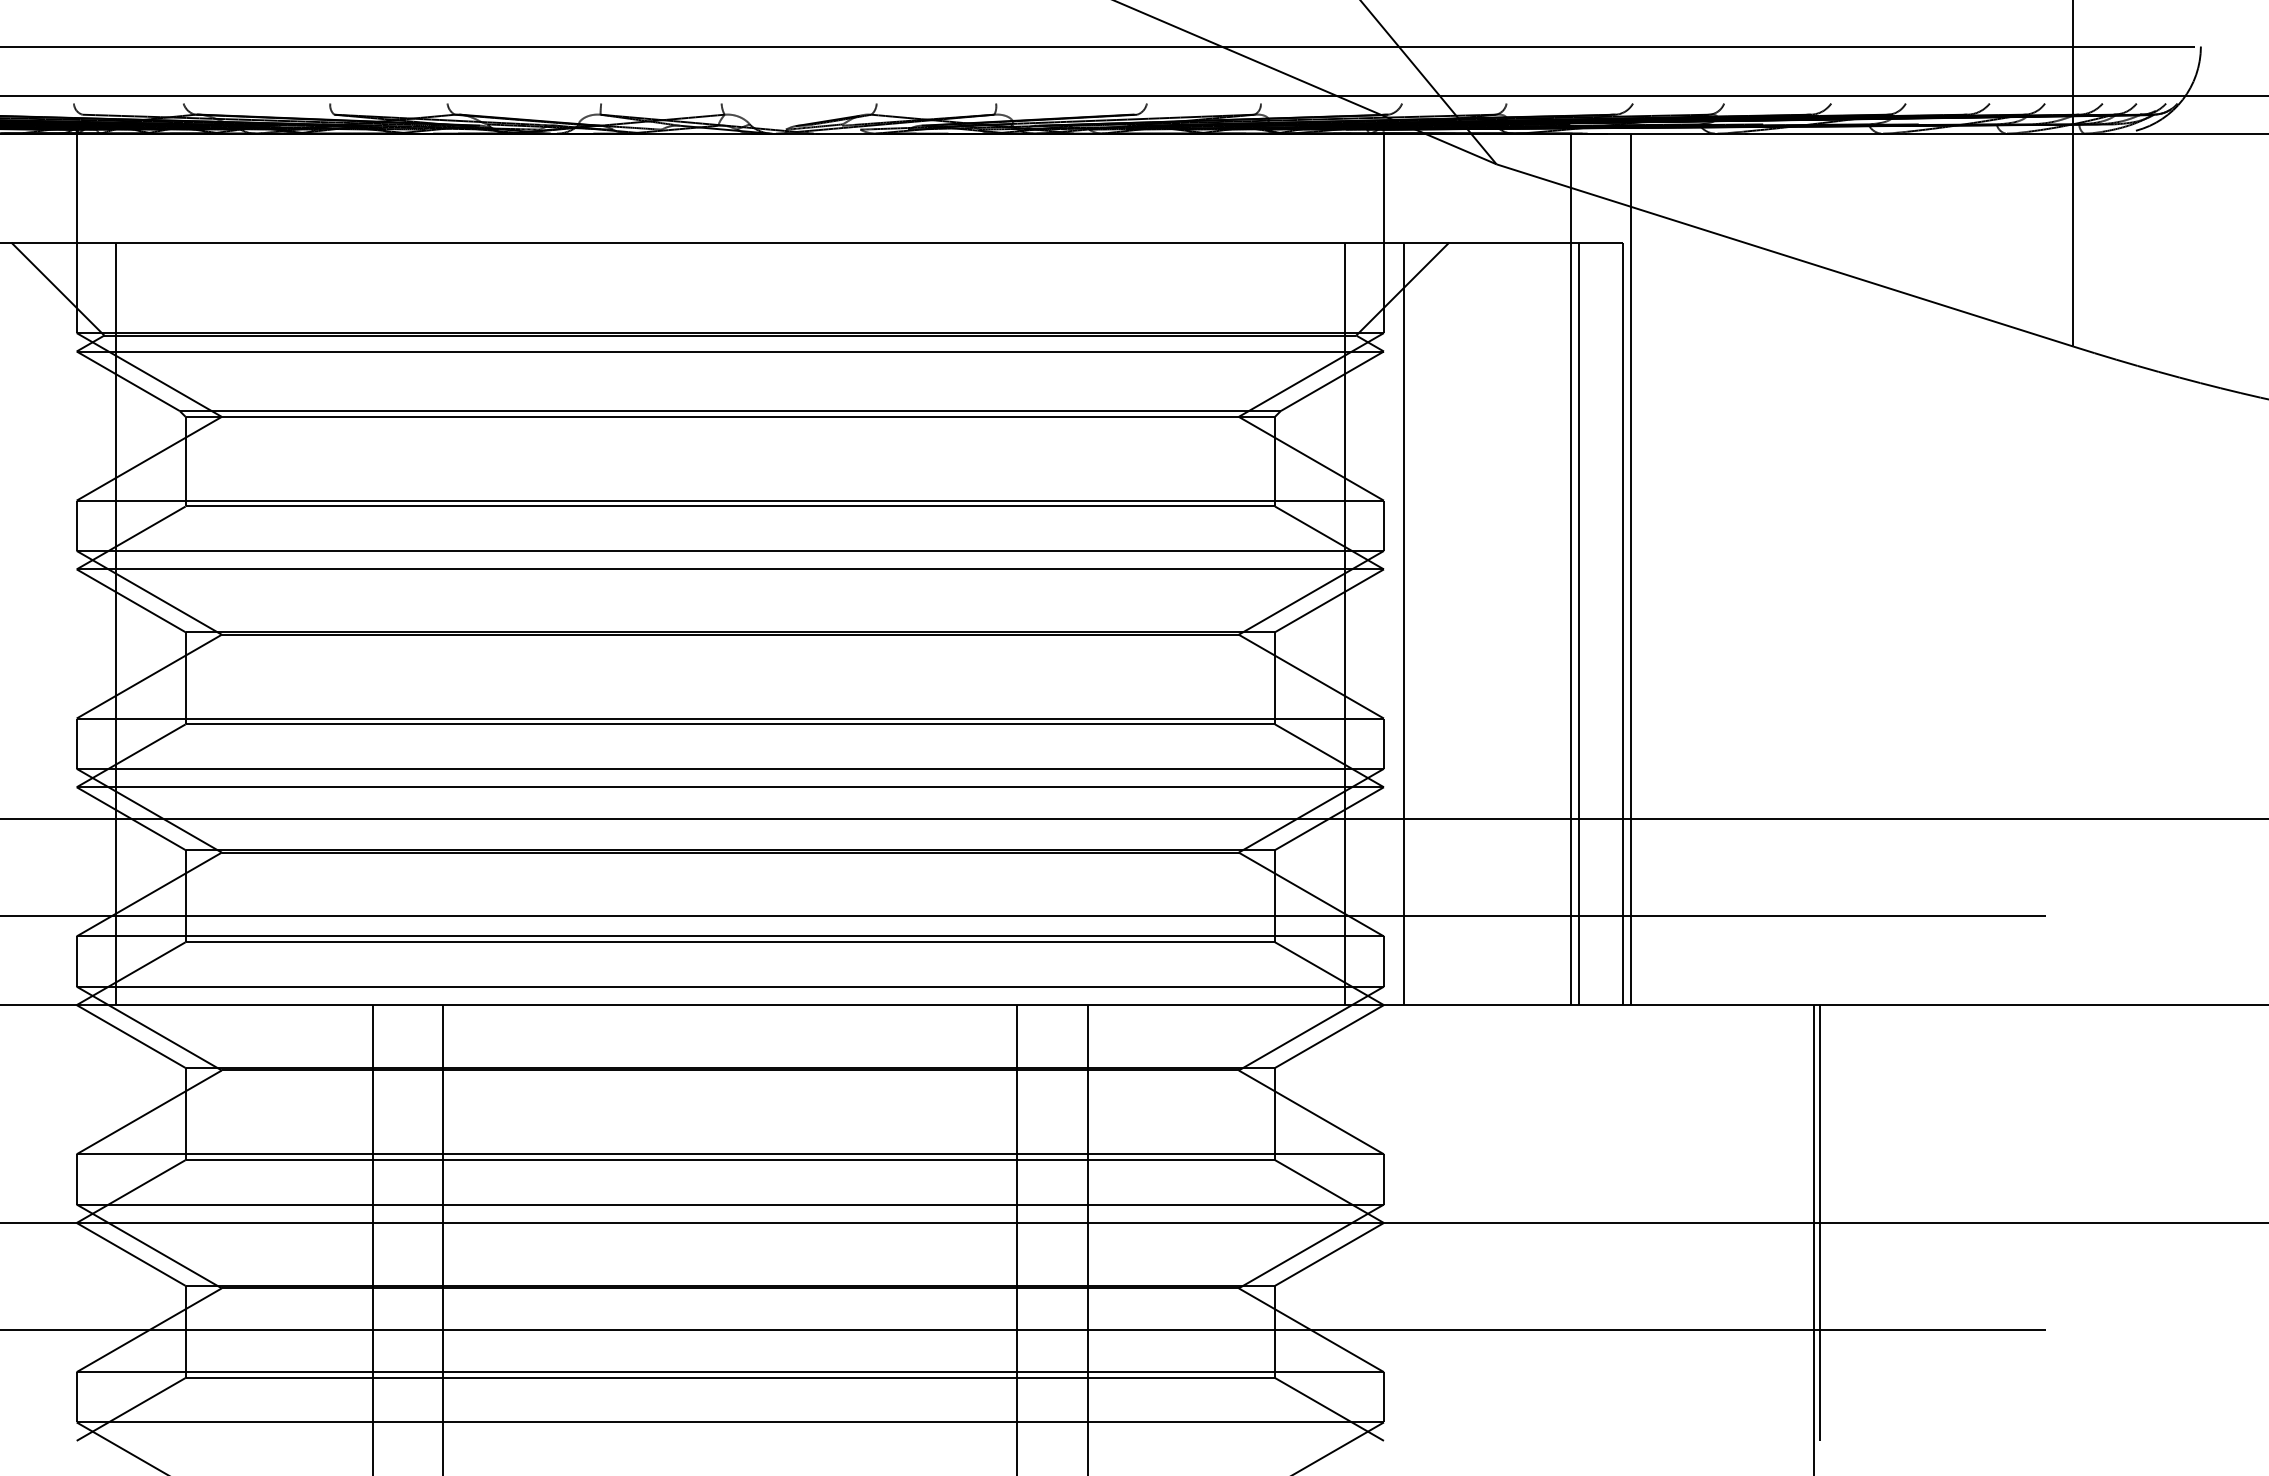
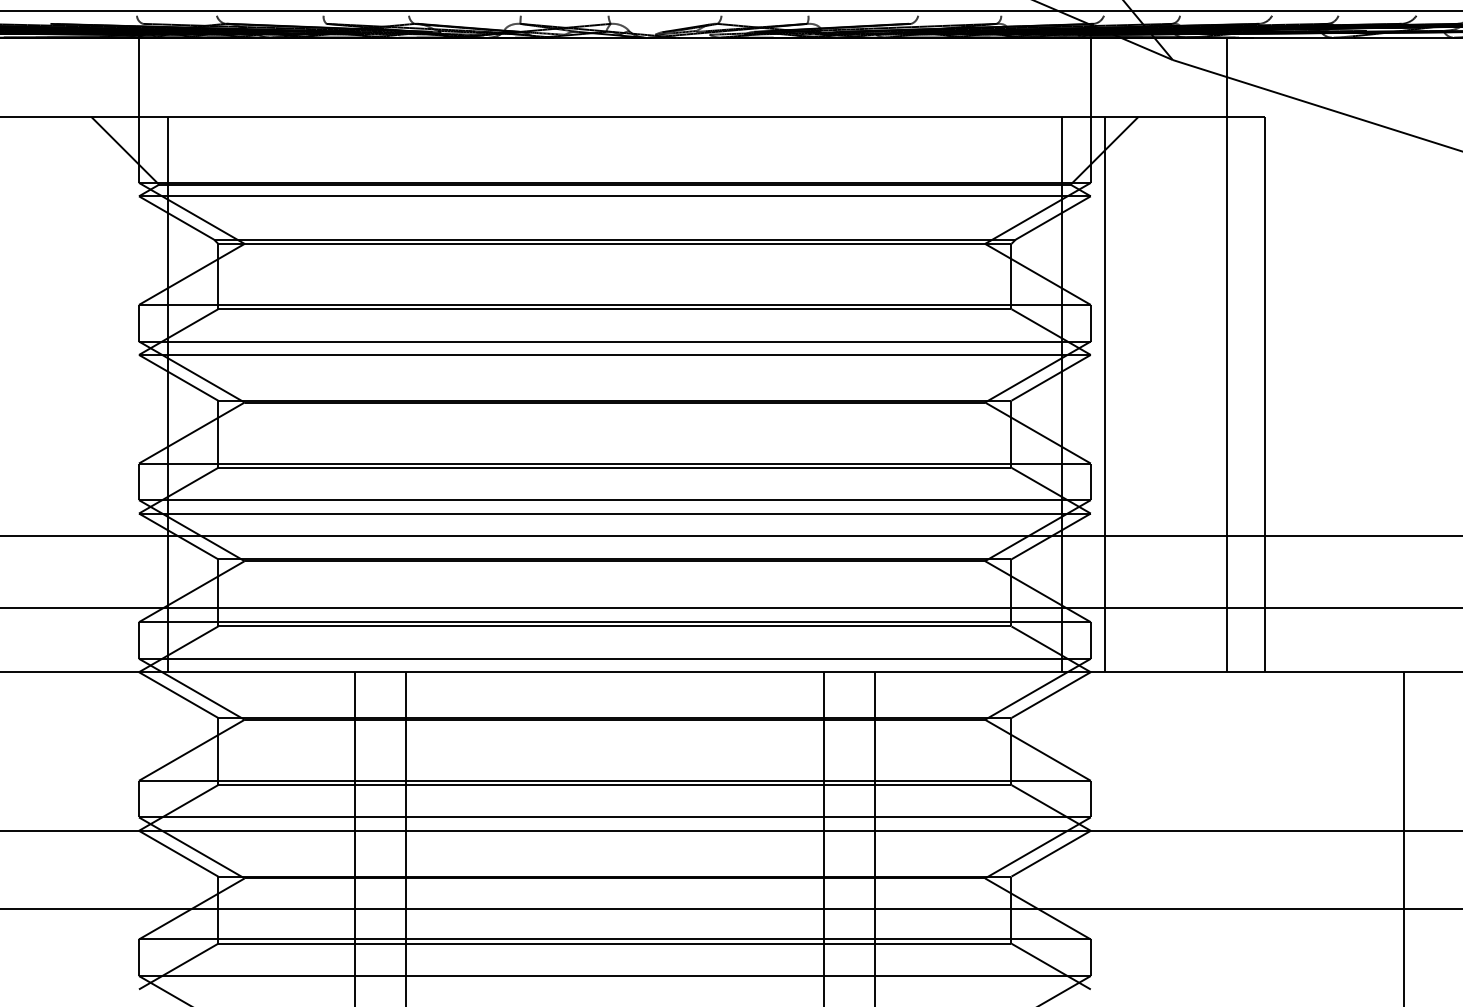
line: (1630, 569) -> (1270, 355), removed
line: (1579, 623) -> (1233, 394), removed
line: (1819, 1222) -> (1407, 830), removed

